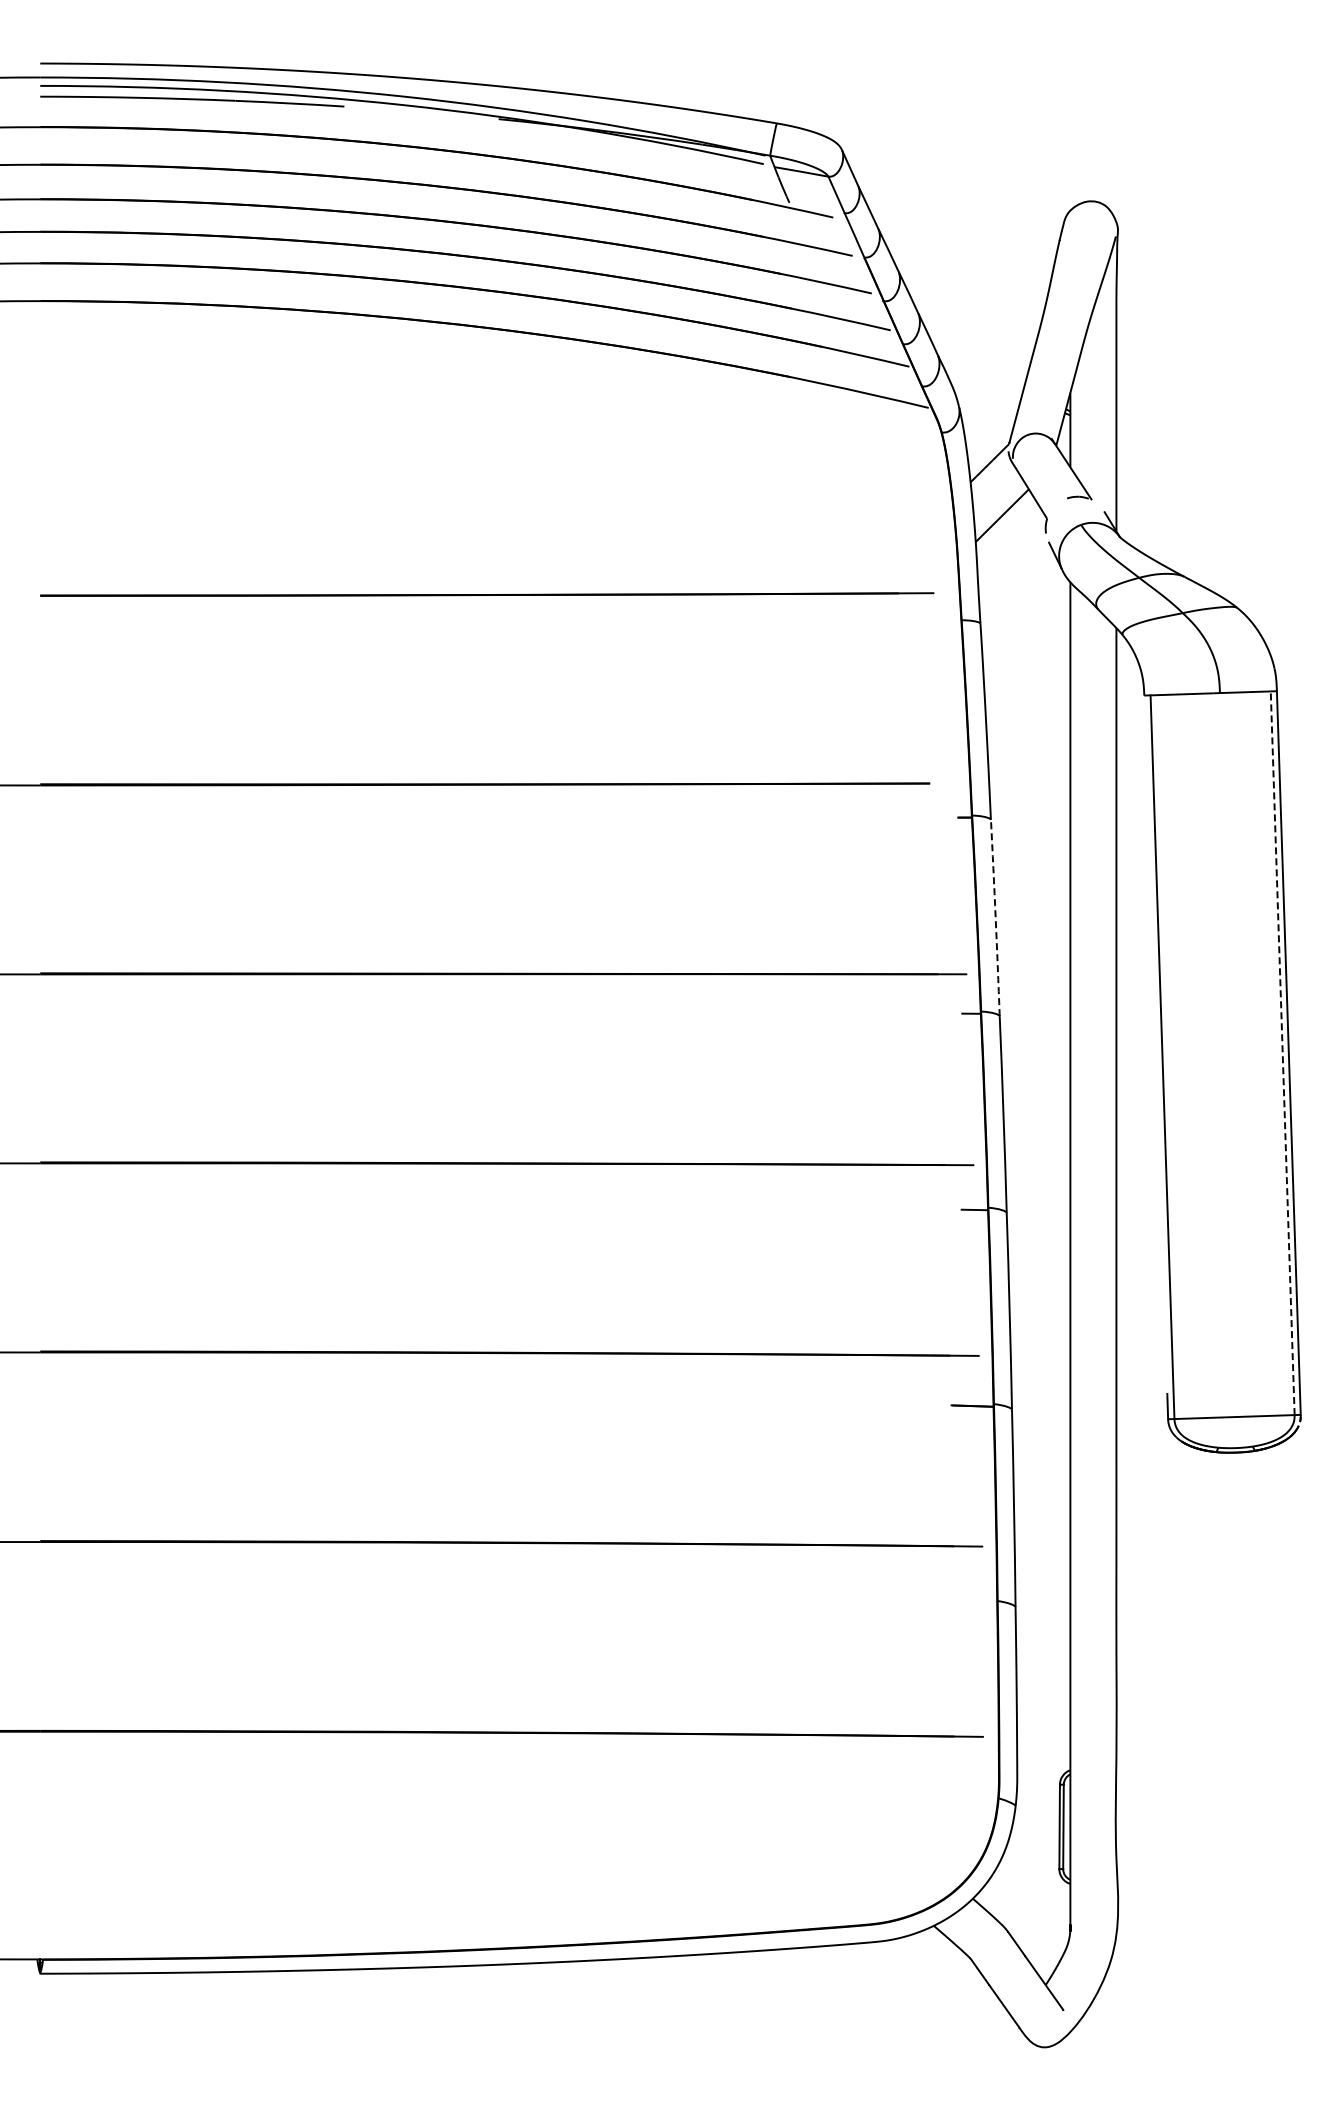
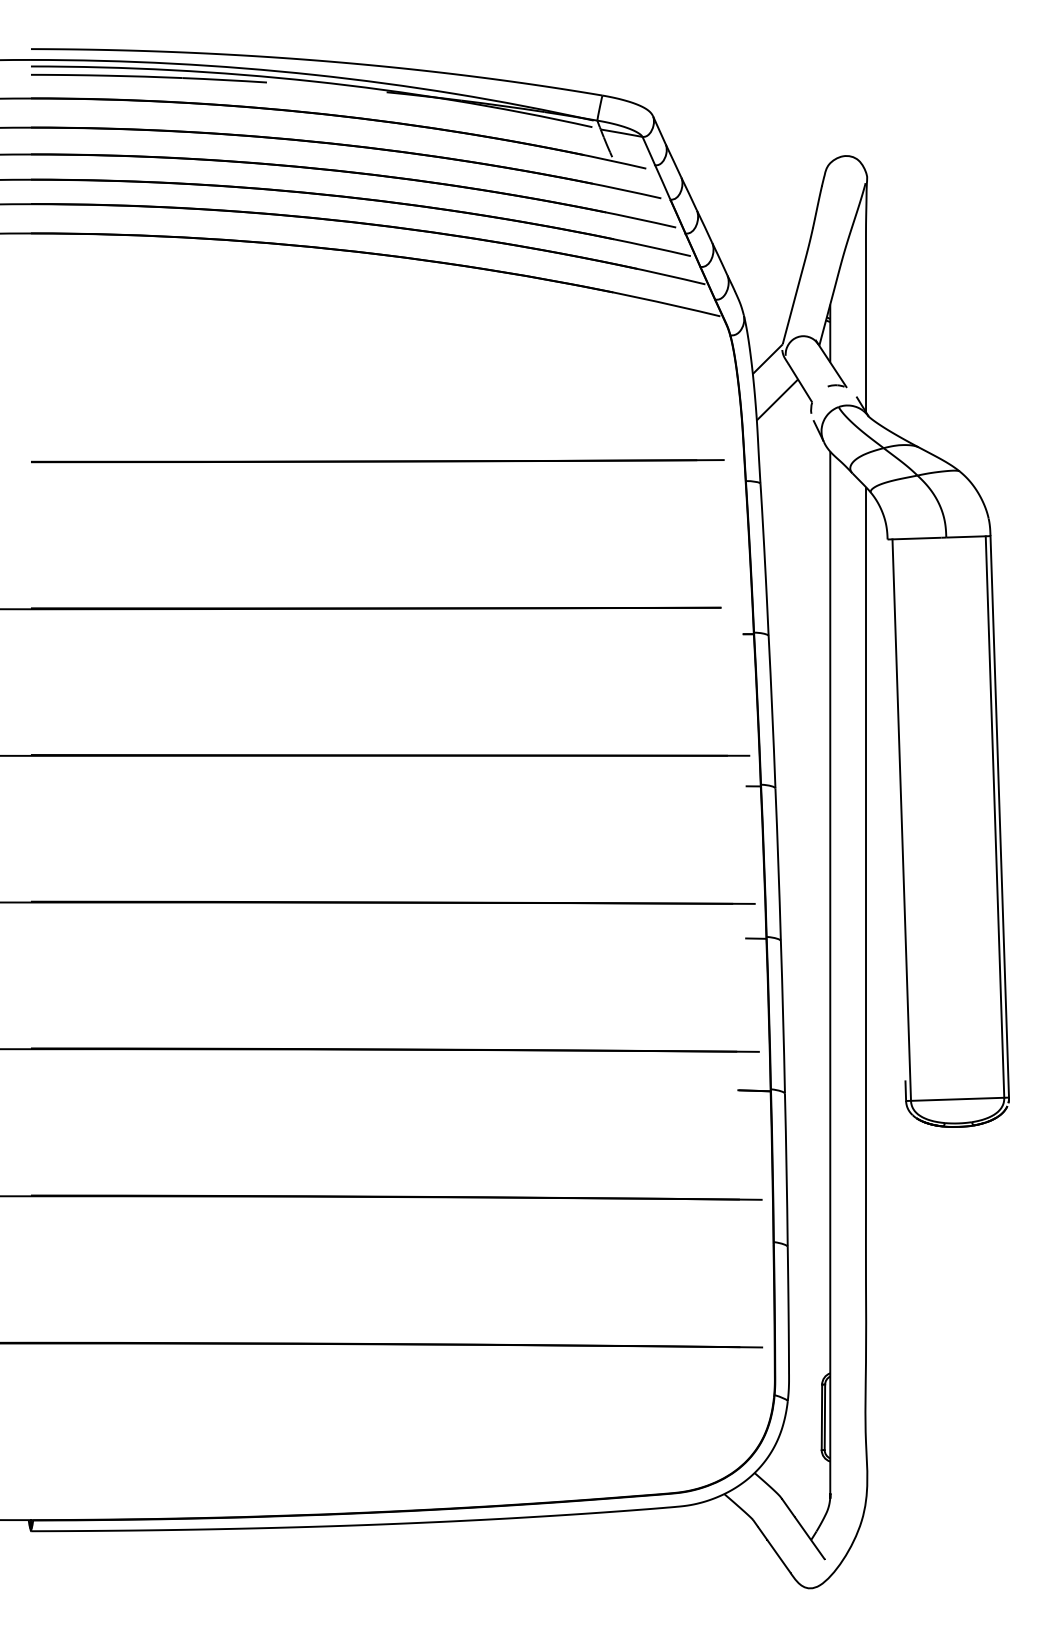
arc: (995, 917) -> (772, 711), dashed -> solid
line: (1282, 1052) -> (994, 816), dashed -> solid

